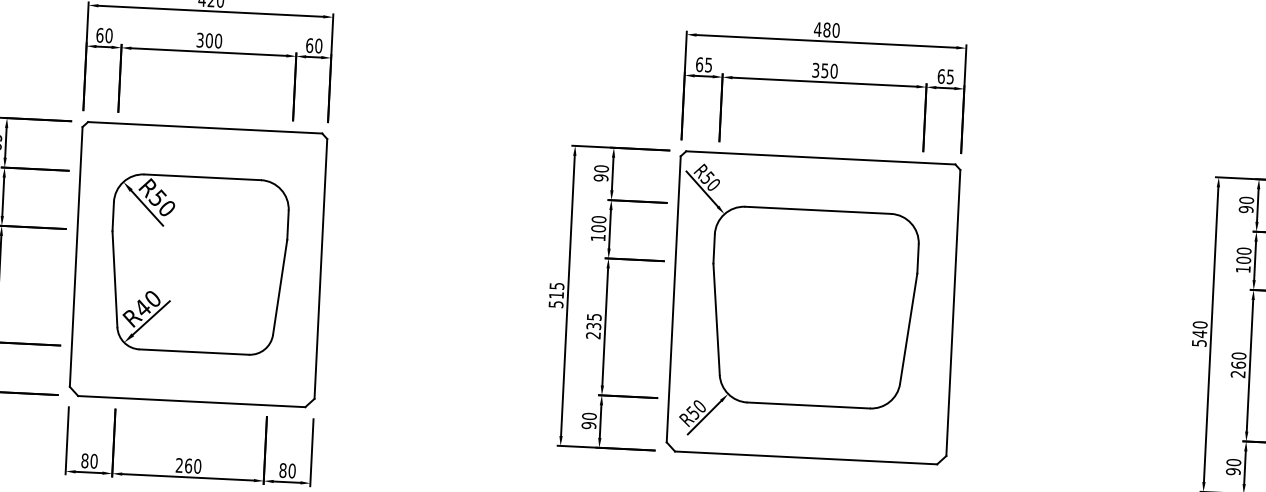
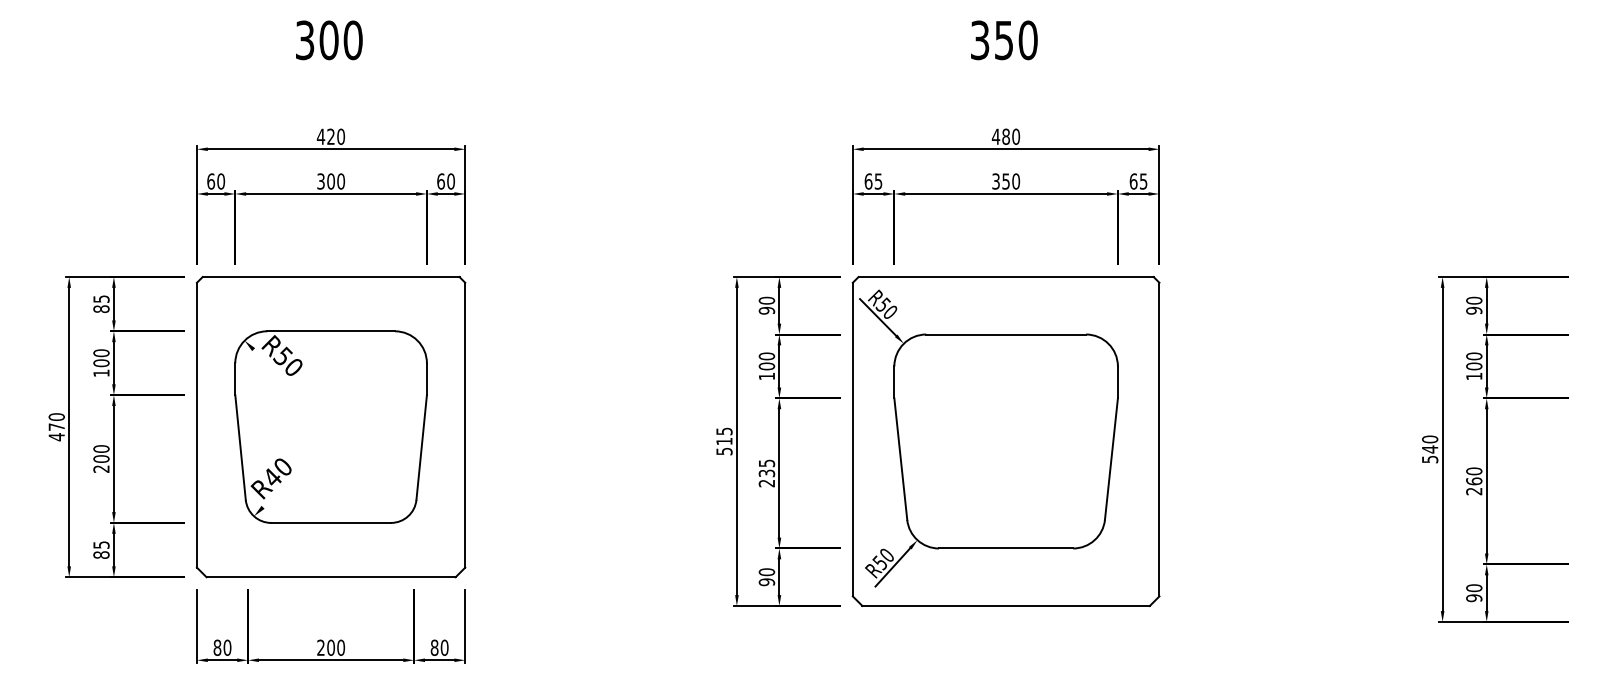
line: (146, 207) -> (271, 367), removed
line: (151, 317) -> (282, 487), removed
text: (188, 465) -> (331, 647), 260 -> 200

